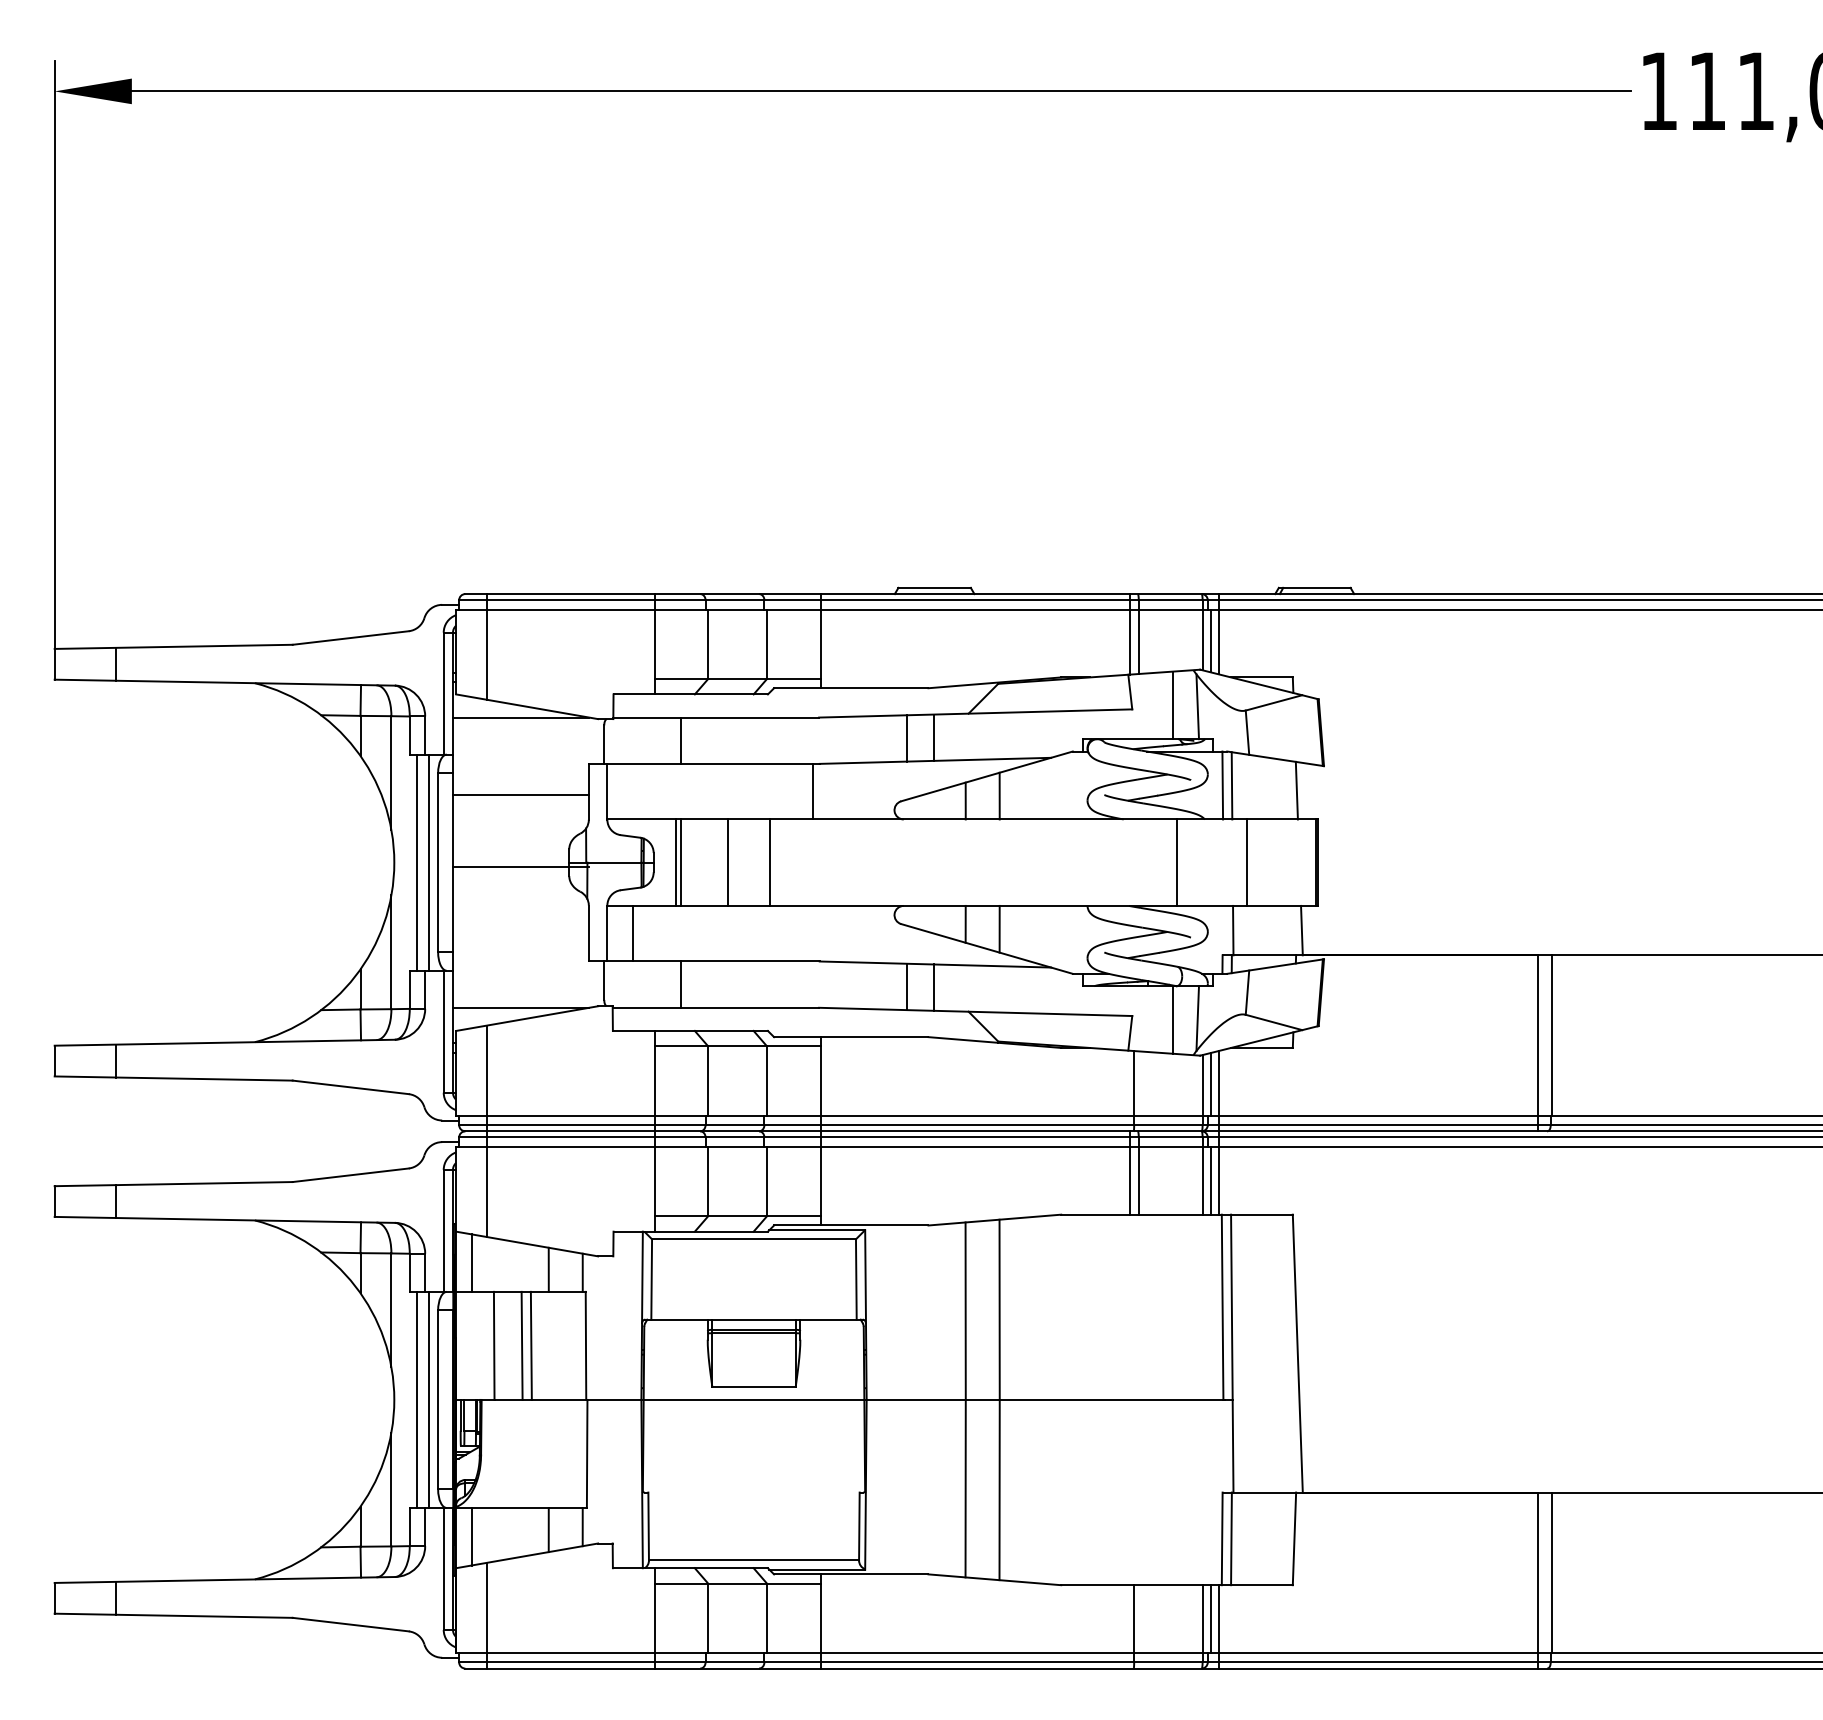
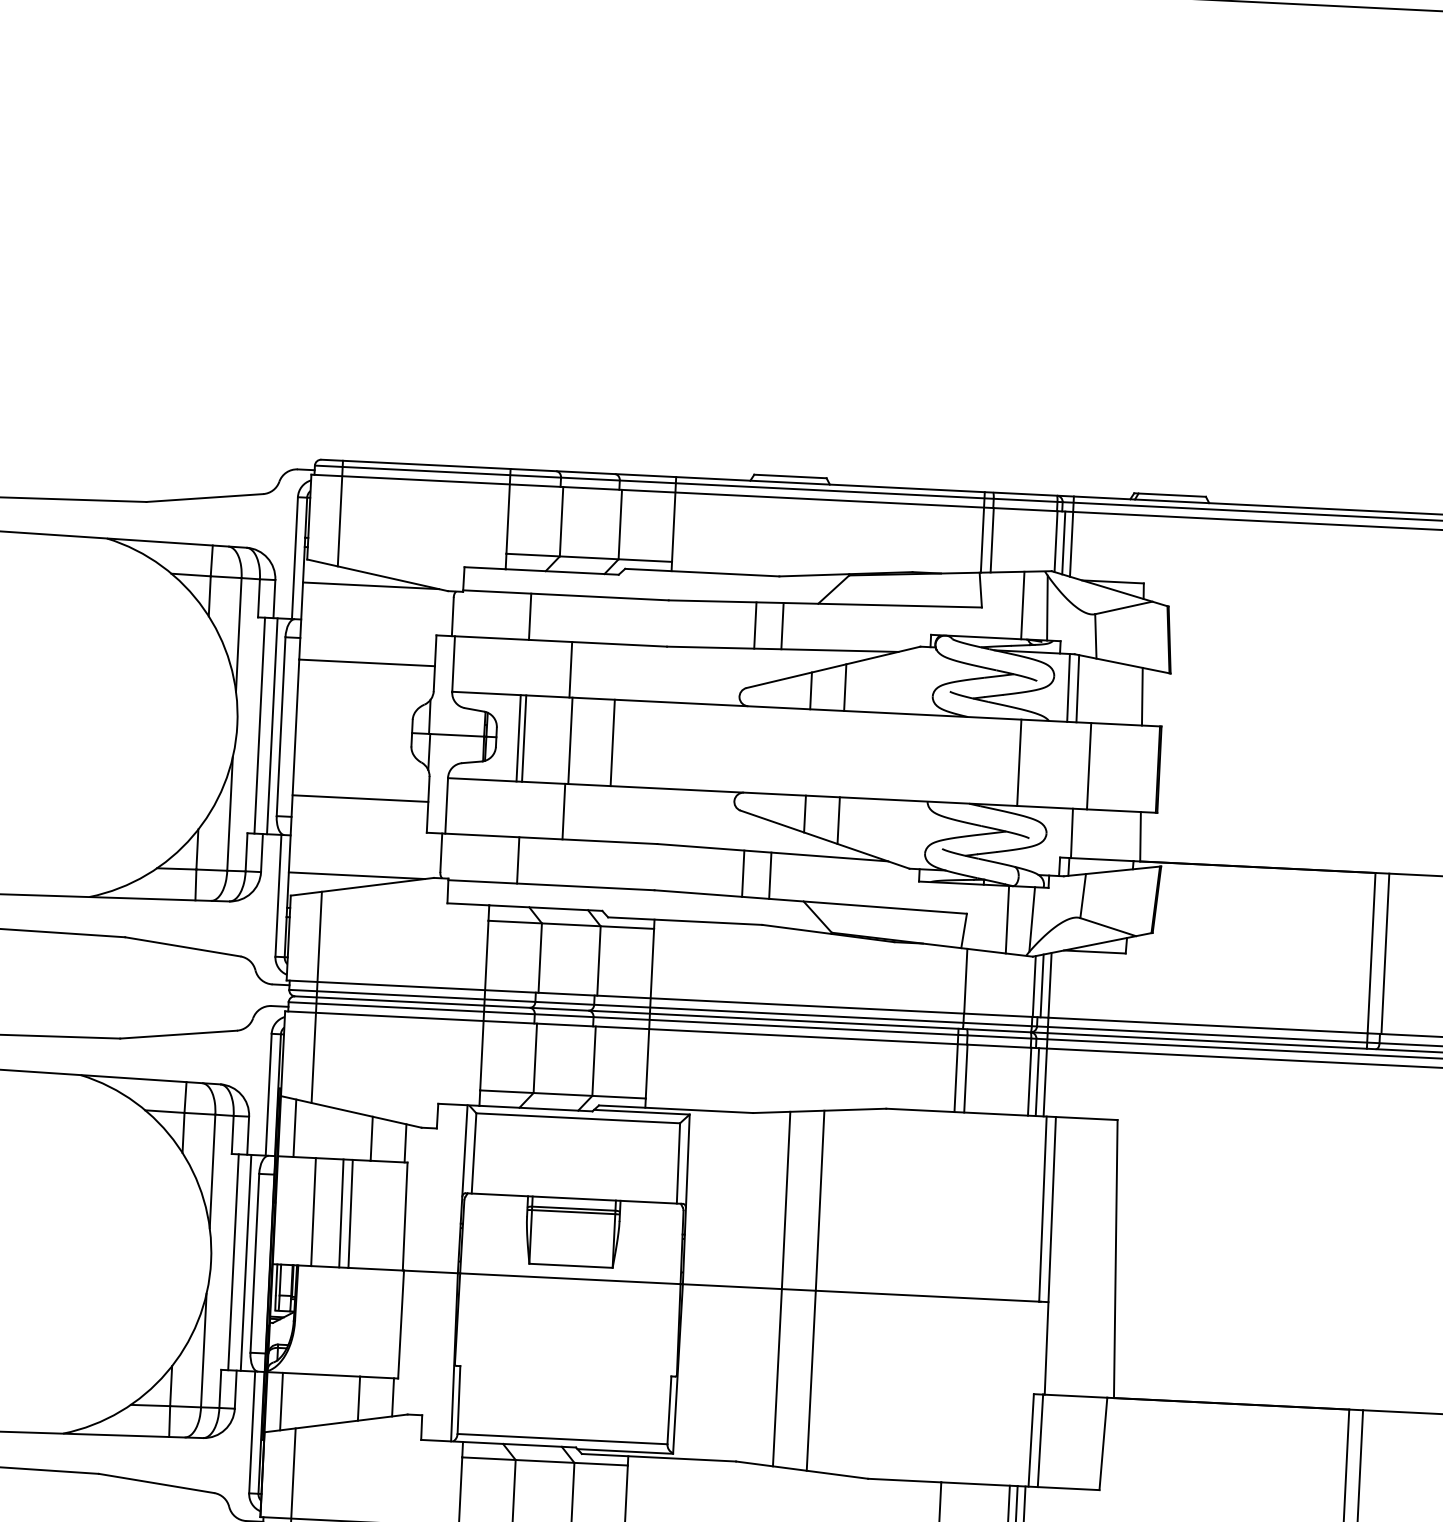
line: (812, 791) -> (570, 669), moved
line: (520, 866) -> (360, 798), moved
line: (632, 933) -> (563, 811), moved

